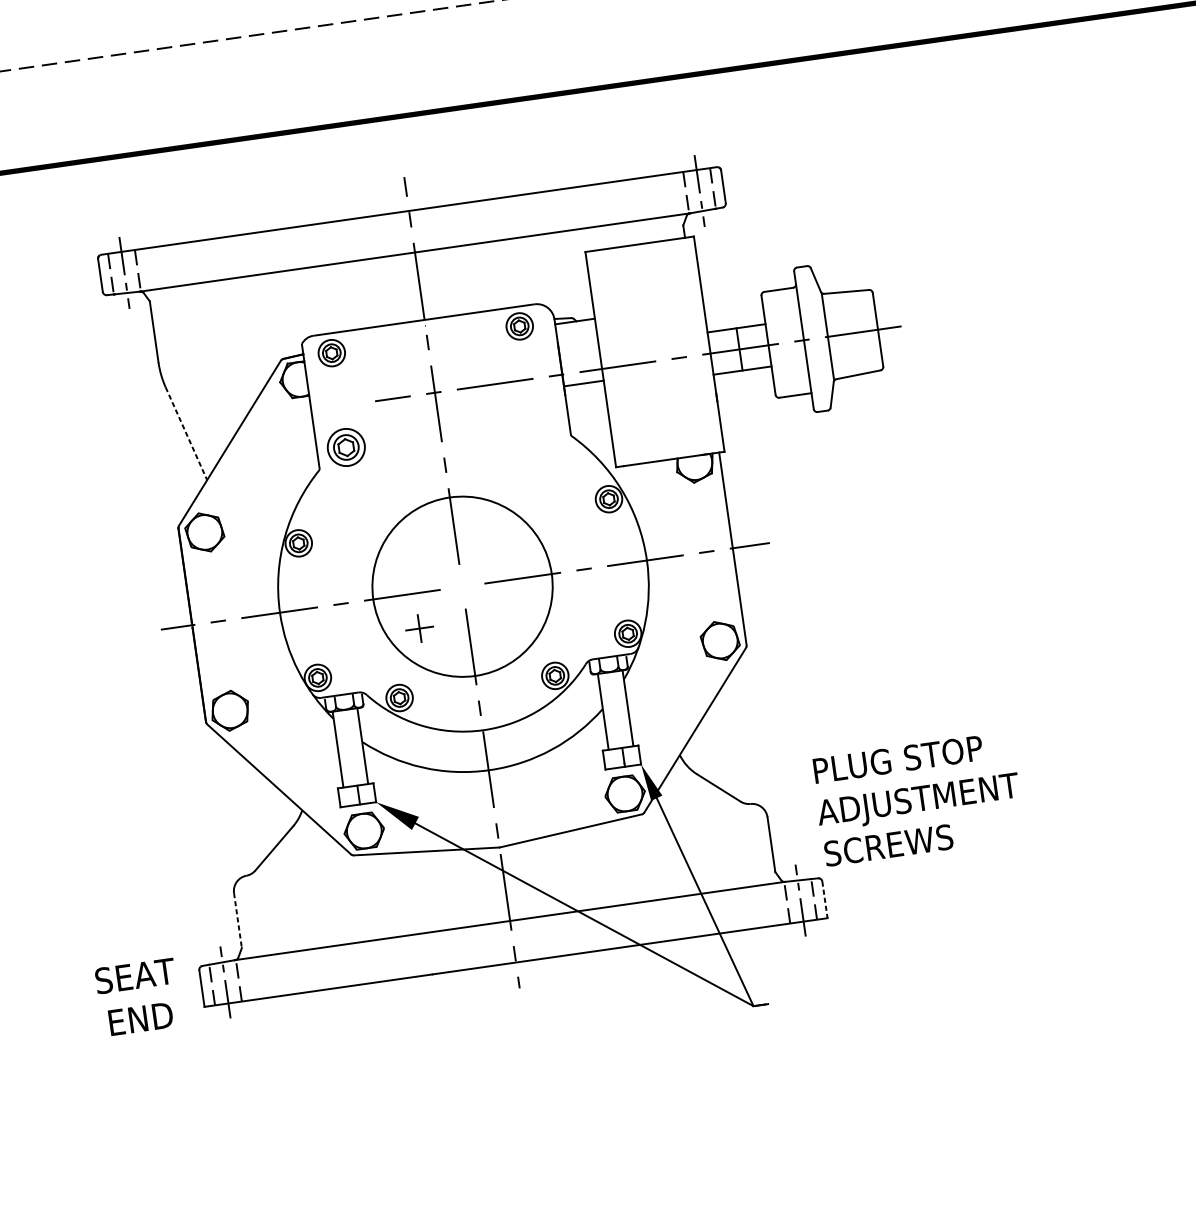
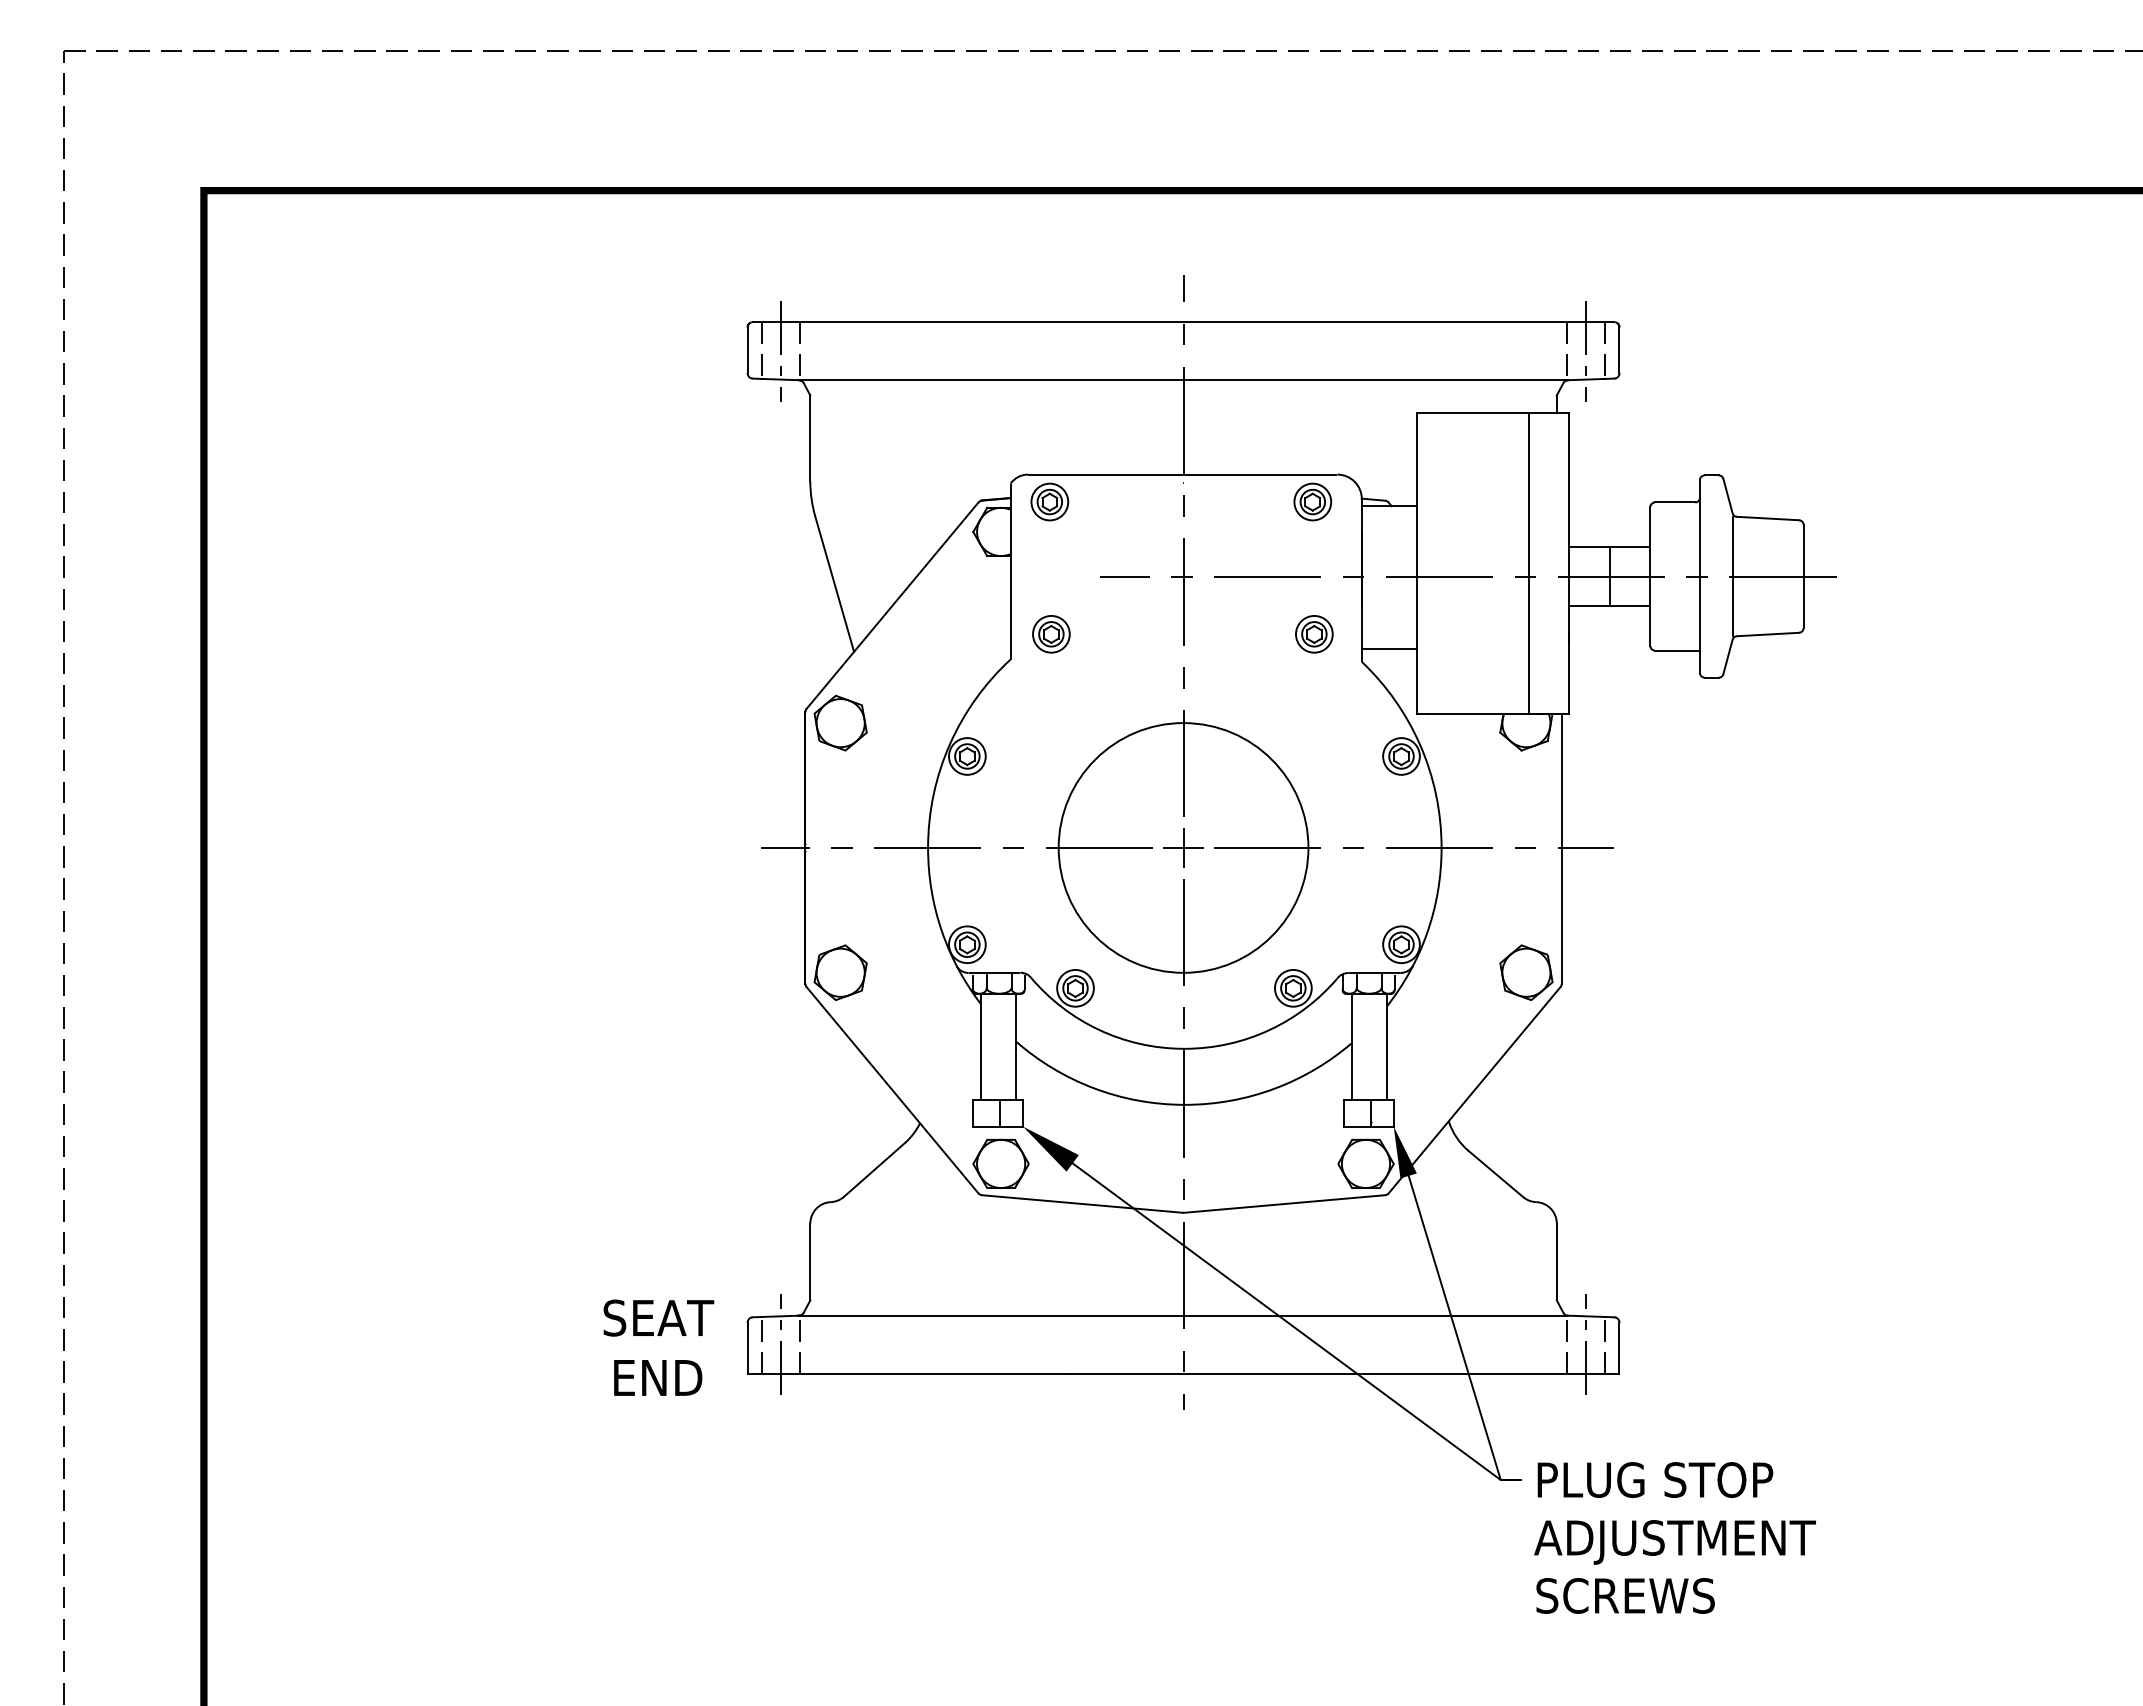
line: (680, 347) -> (1528, 562), added
line: (583, 383) -> (1389, 648), moved
part: (534, 420) -> (1314, 634), added
line: (186, 433) -> (834, 584), dashed -> solid
part: (346, 447) -> (1051, 634), size x0.71
part: (419, 628) -> (1183, 847), moved
text: (917, 798) -> (1674, 1537), moved
line: (824, 900) -> (1619, 1348), dashed -> solid
line: (238, 920) -> (810, 1262), dashed -> solid

